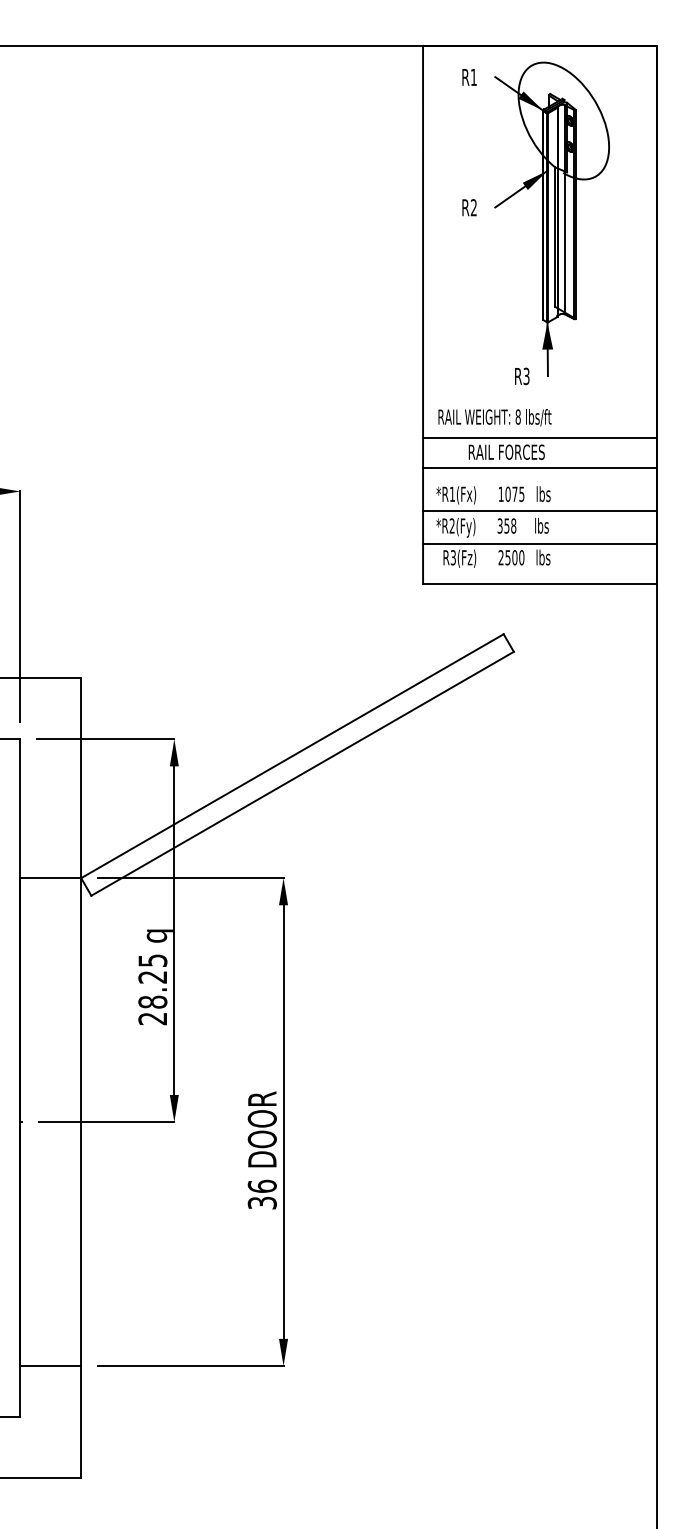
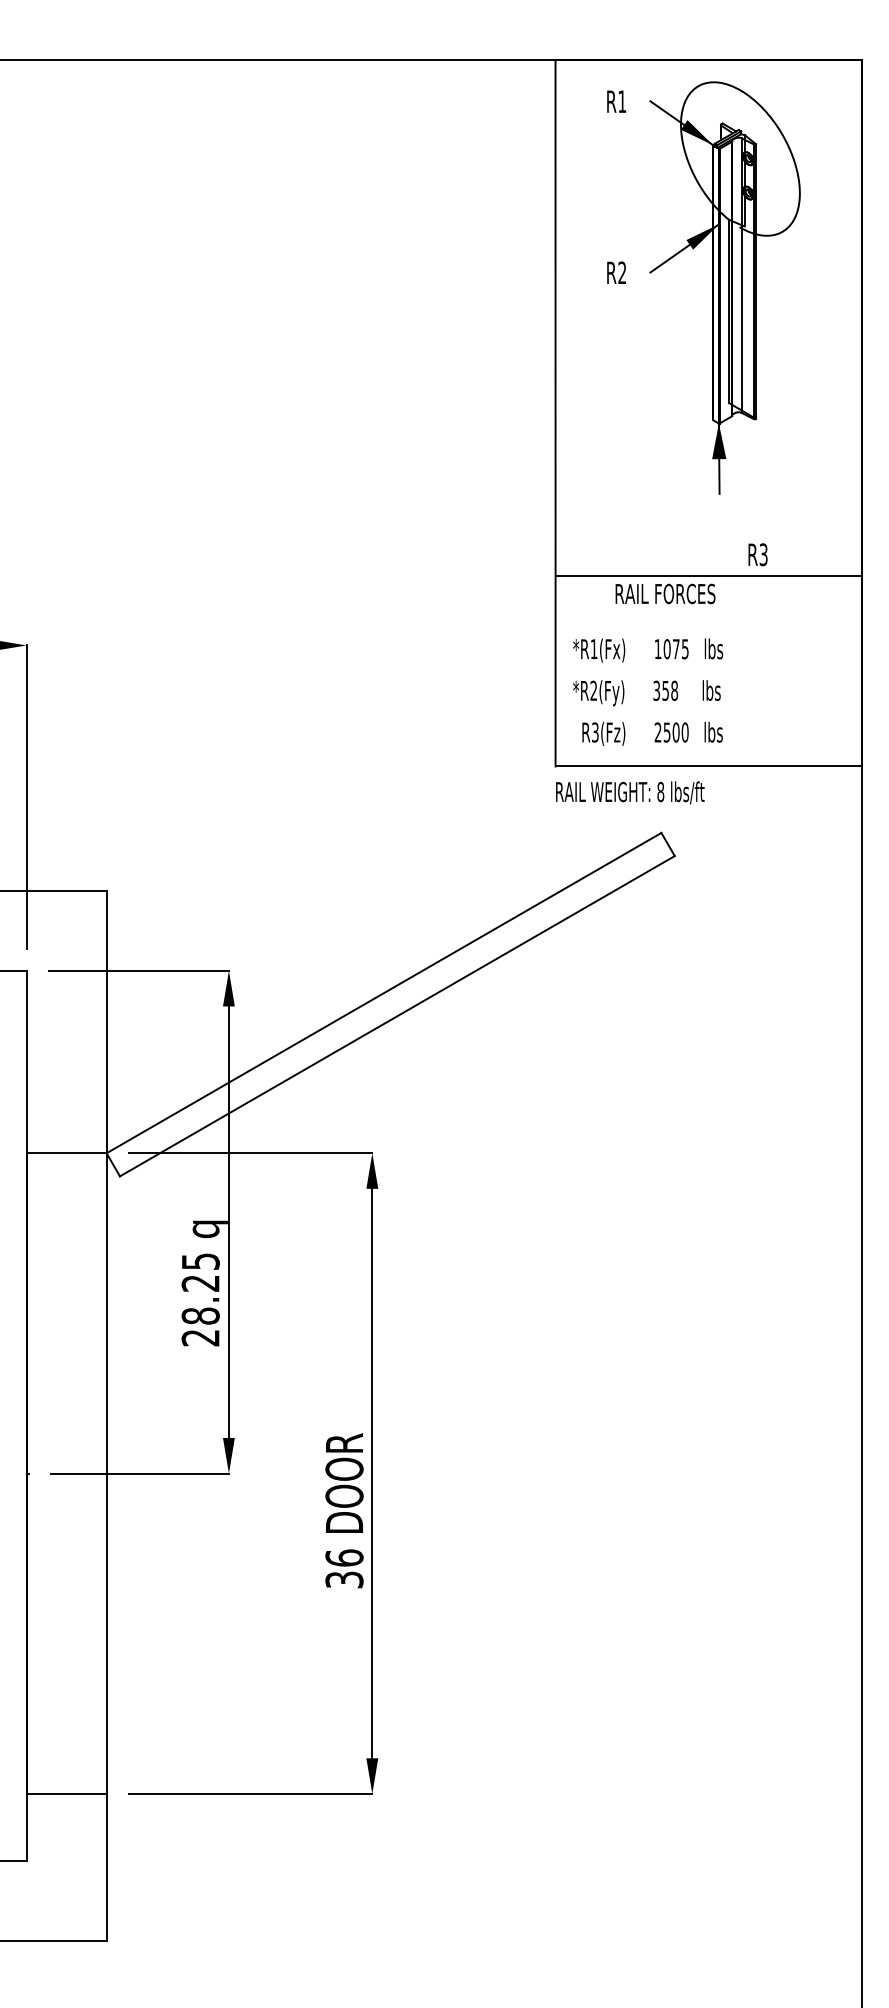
text: (522, 376) -> (758, 554), moved
text: (494, 417) -> (629, 792), moved
line: (539, 467) -> (708, 613), removed
line: (539, 510) -> (708, 670), removed
line: (539, 544) -> (708, 715), removed

